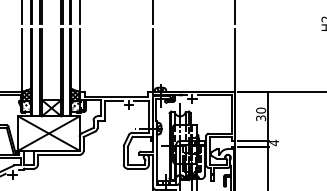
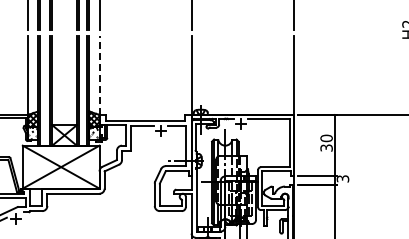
line: (79, 60) -> (99, 75), solid -> dashed
text: (273, 142) -> (342, 178), 4 -> 3

